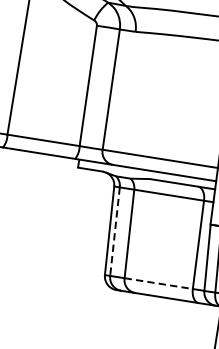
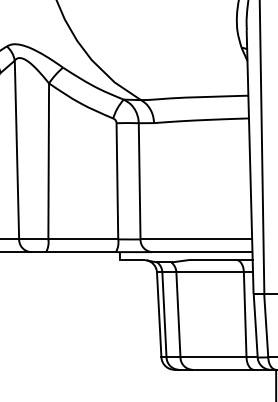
line: (115, 231) -> (164, 314), dashed -> solid
line: (158, 283) -> (213, 357), dashed -> solid

